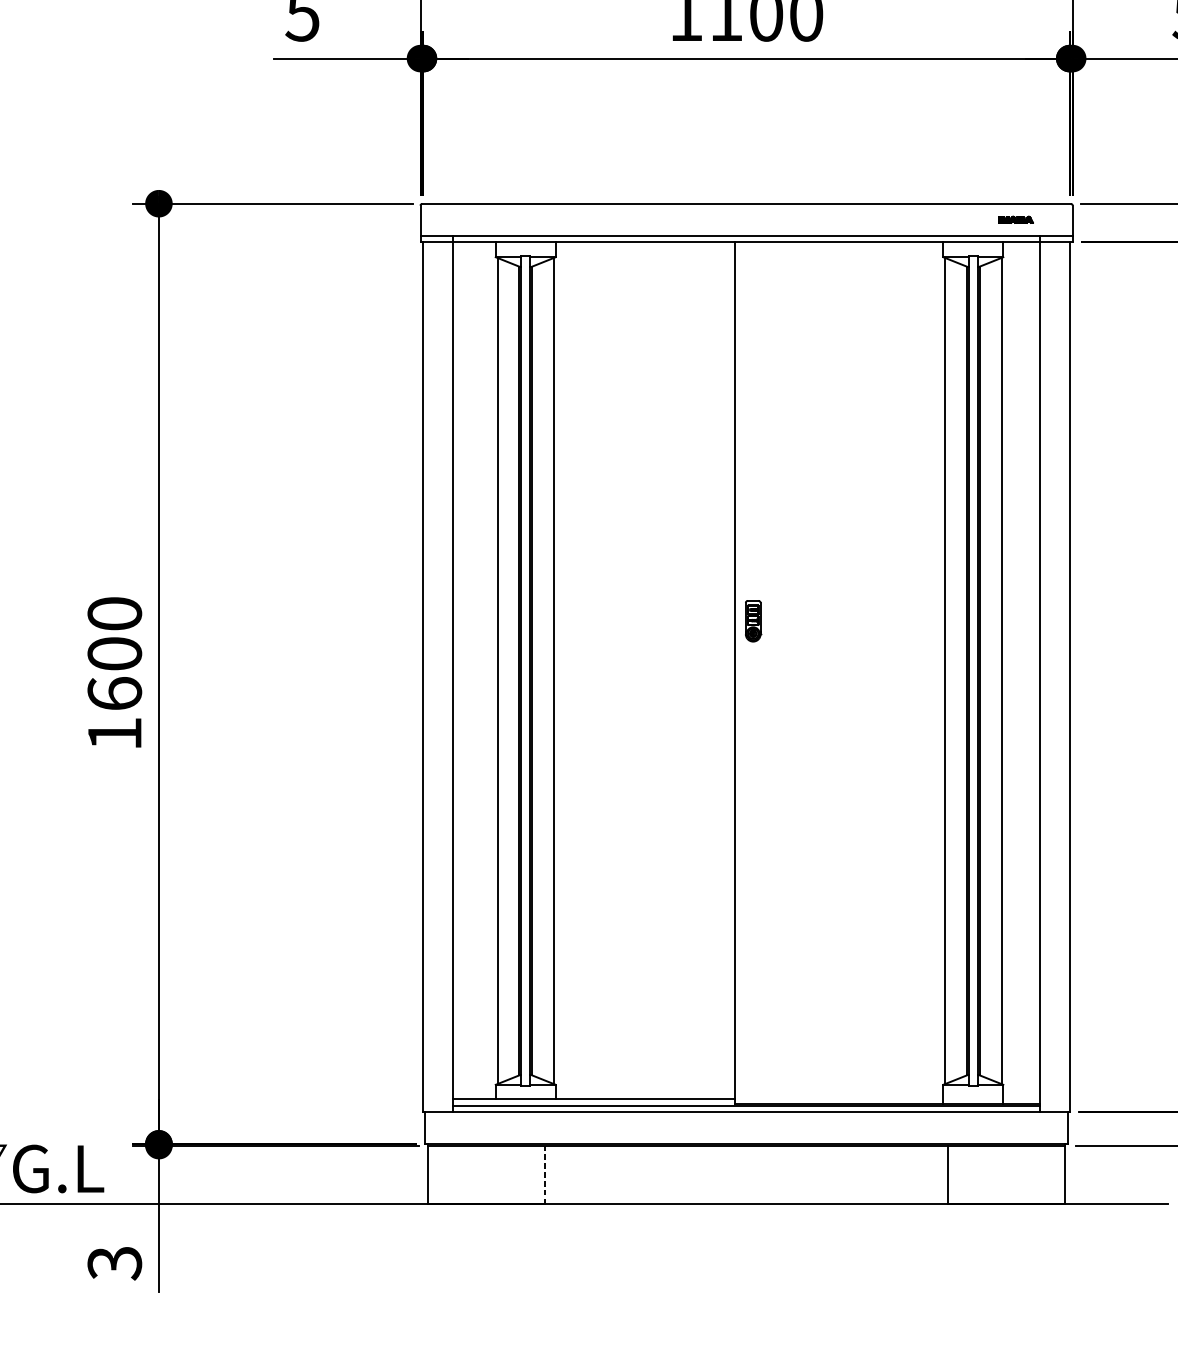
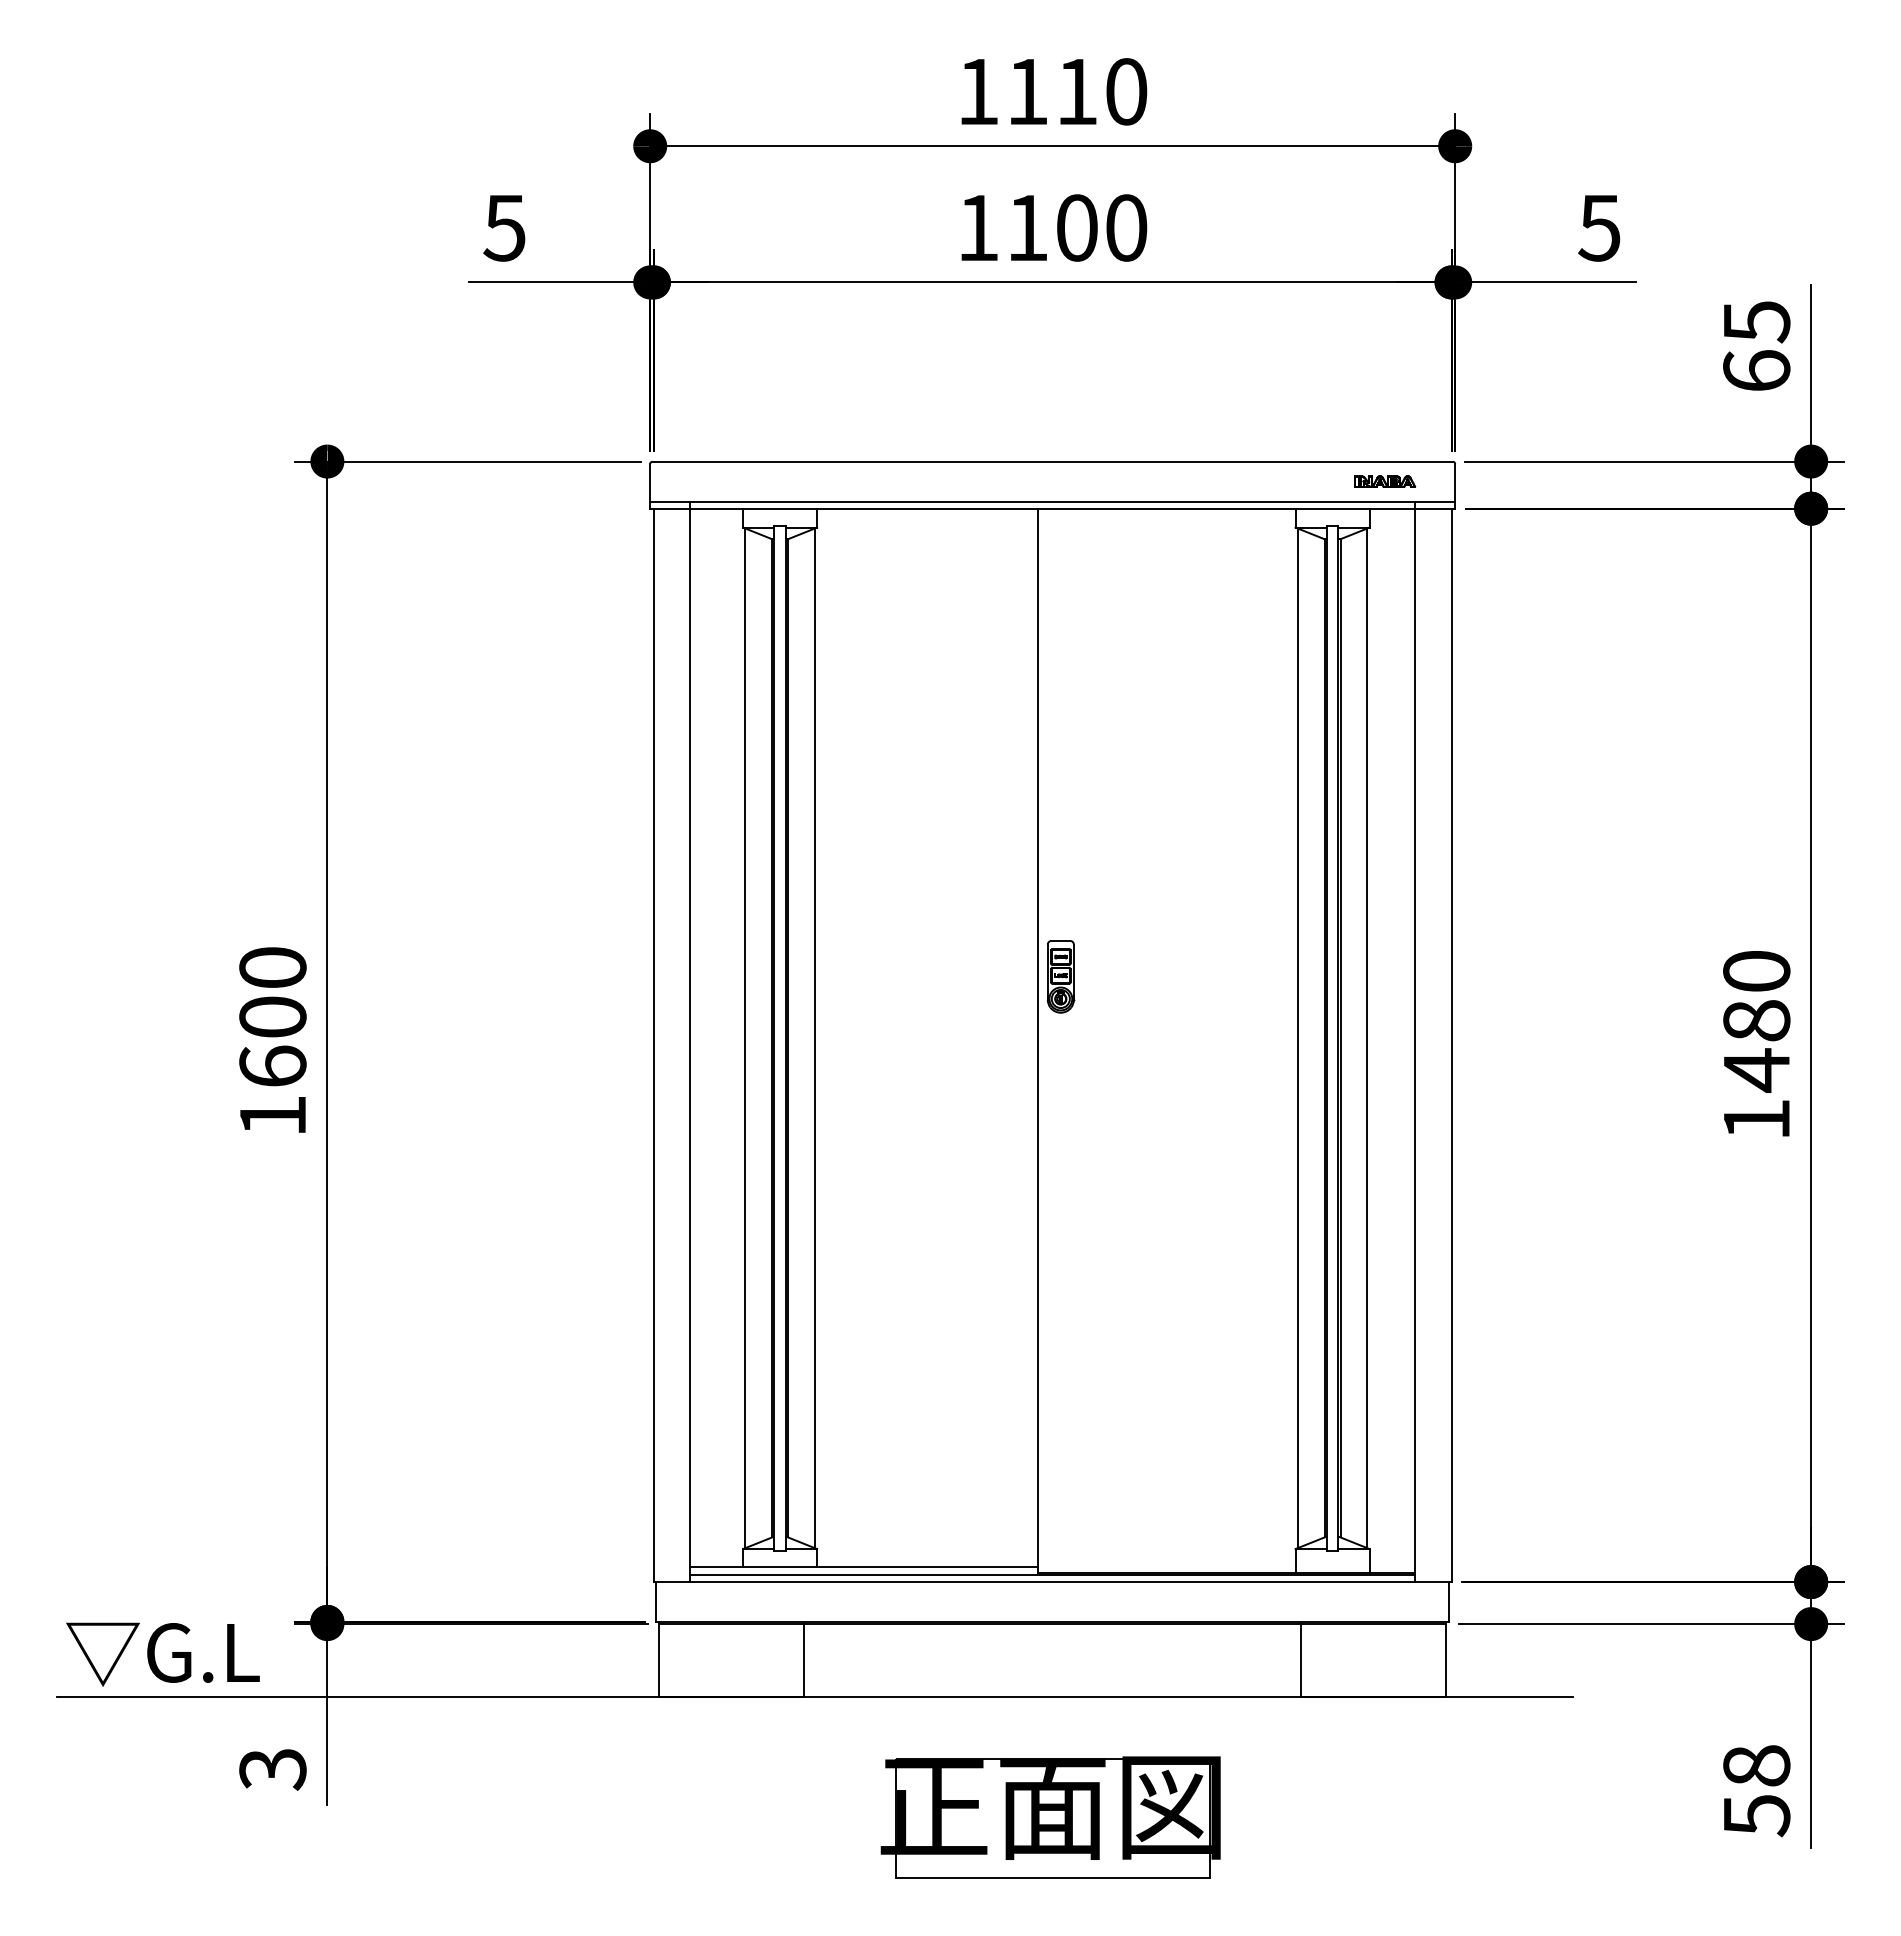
part: (1016, 219) -> (1385, 481), size x1.43
part: (752, 620) -> (1060, 976), size x1.43
line: (545, 1174) -> (804, 1659), dashed -> solid
part: (744, 1302) -> (1050, 1817), added

